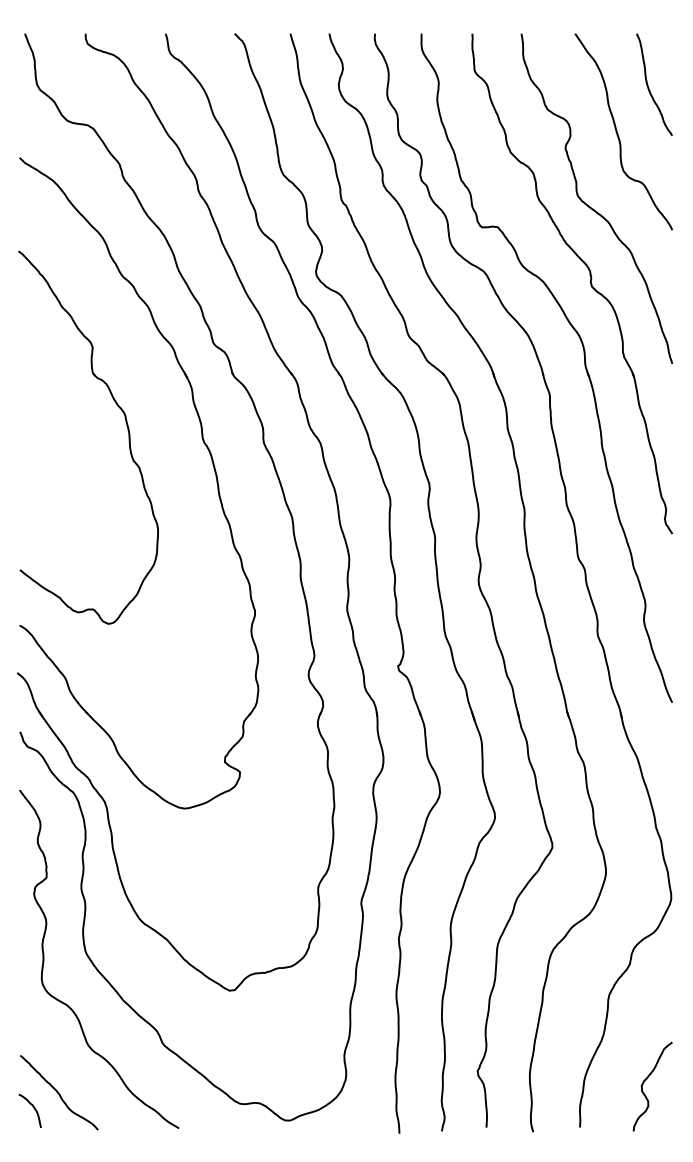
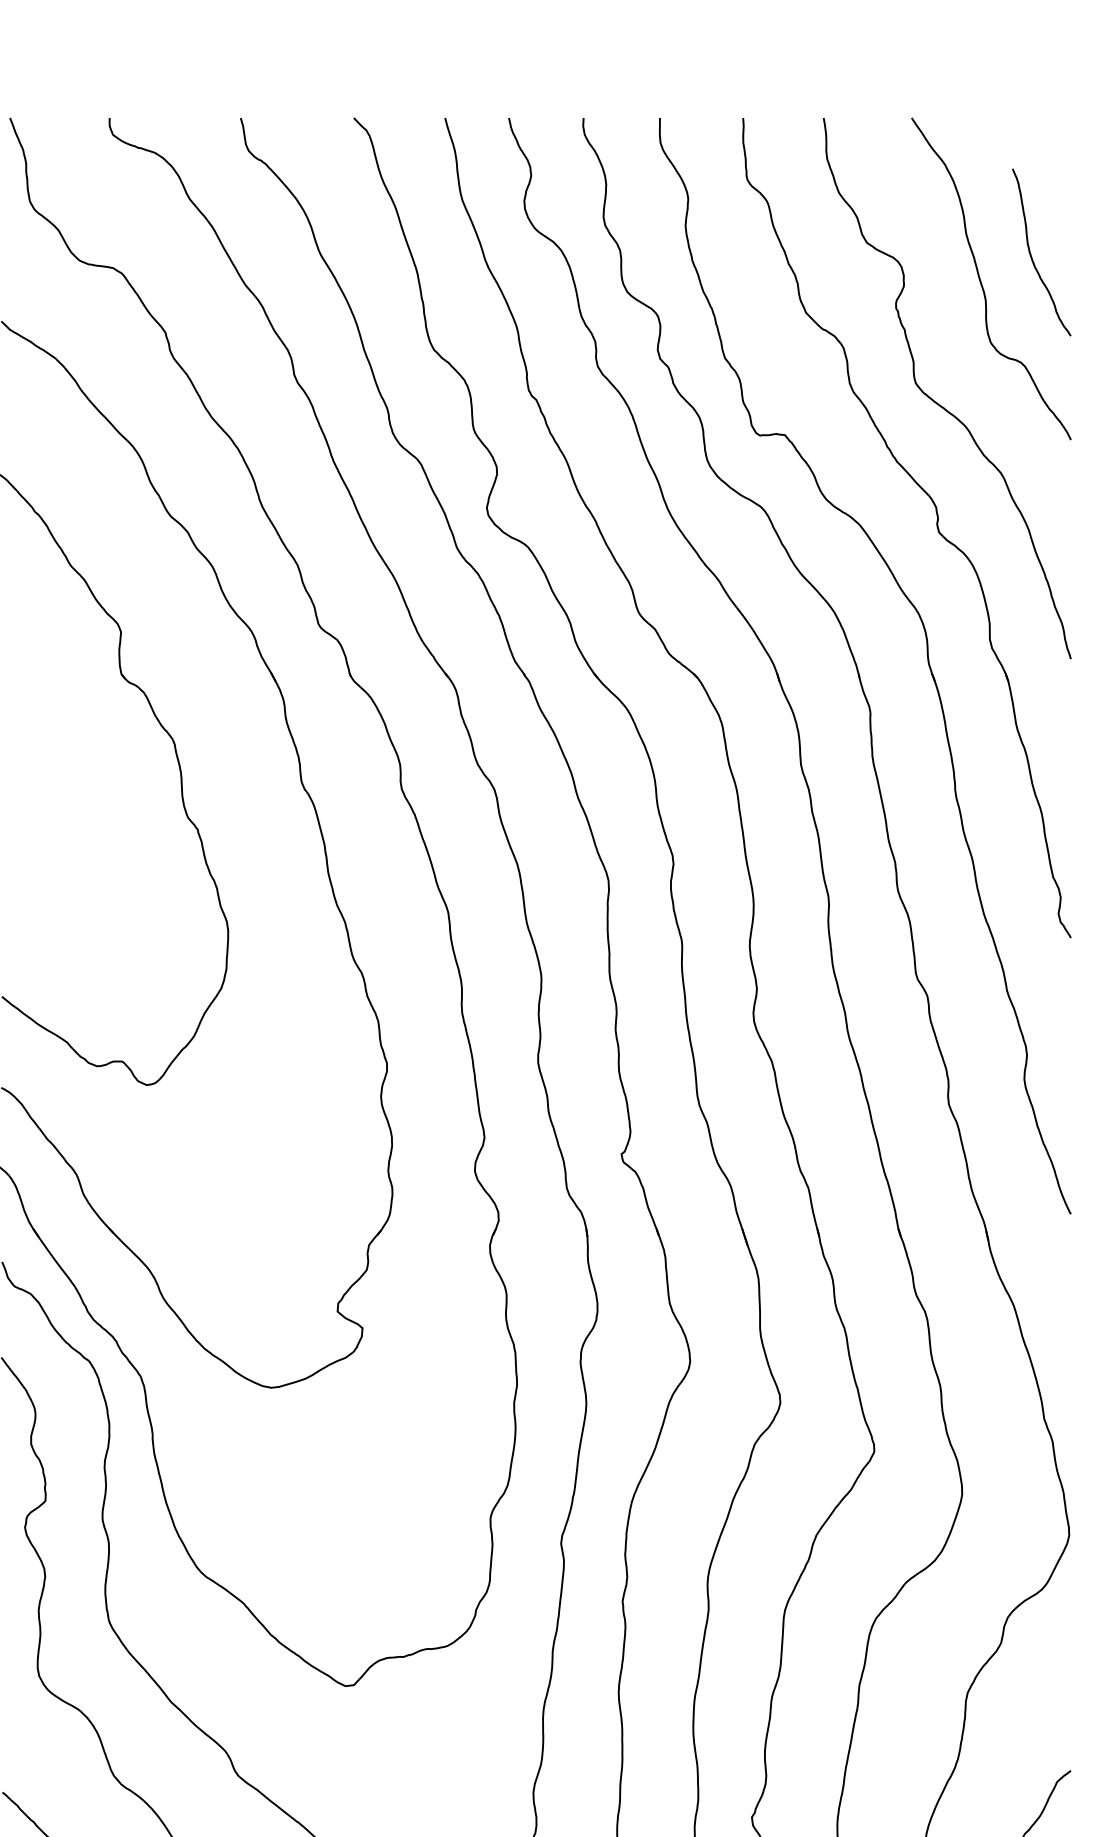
curve: (649, 87) -> (1033, 256), moved

